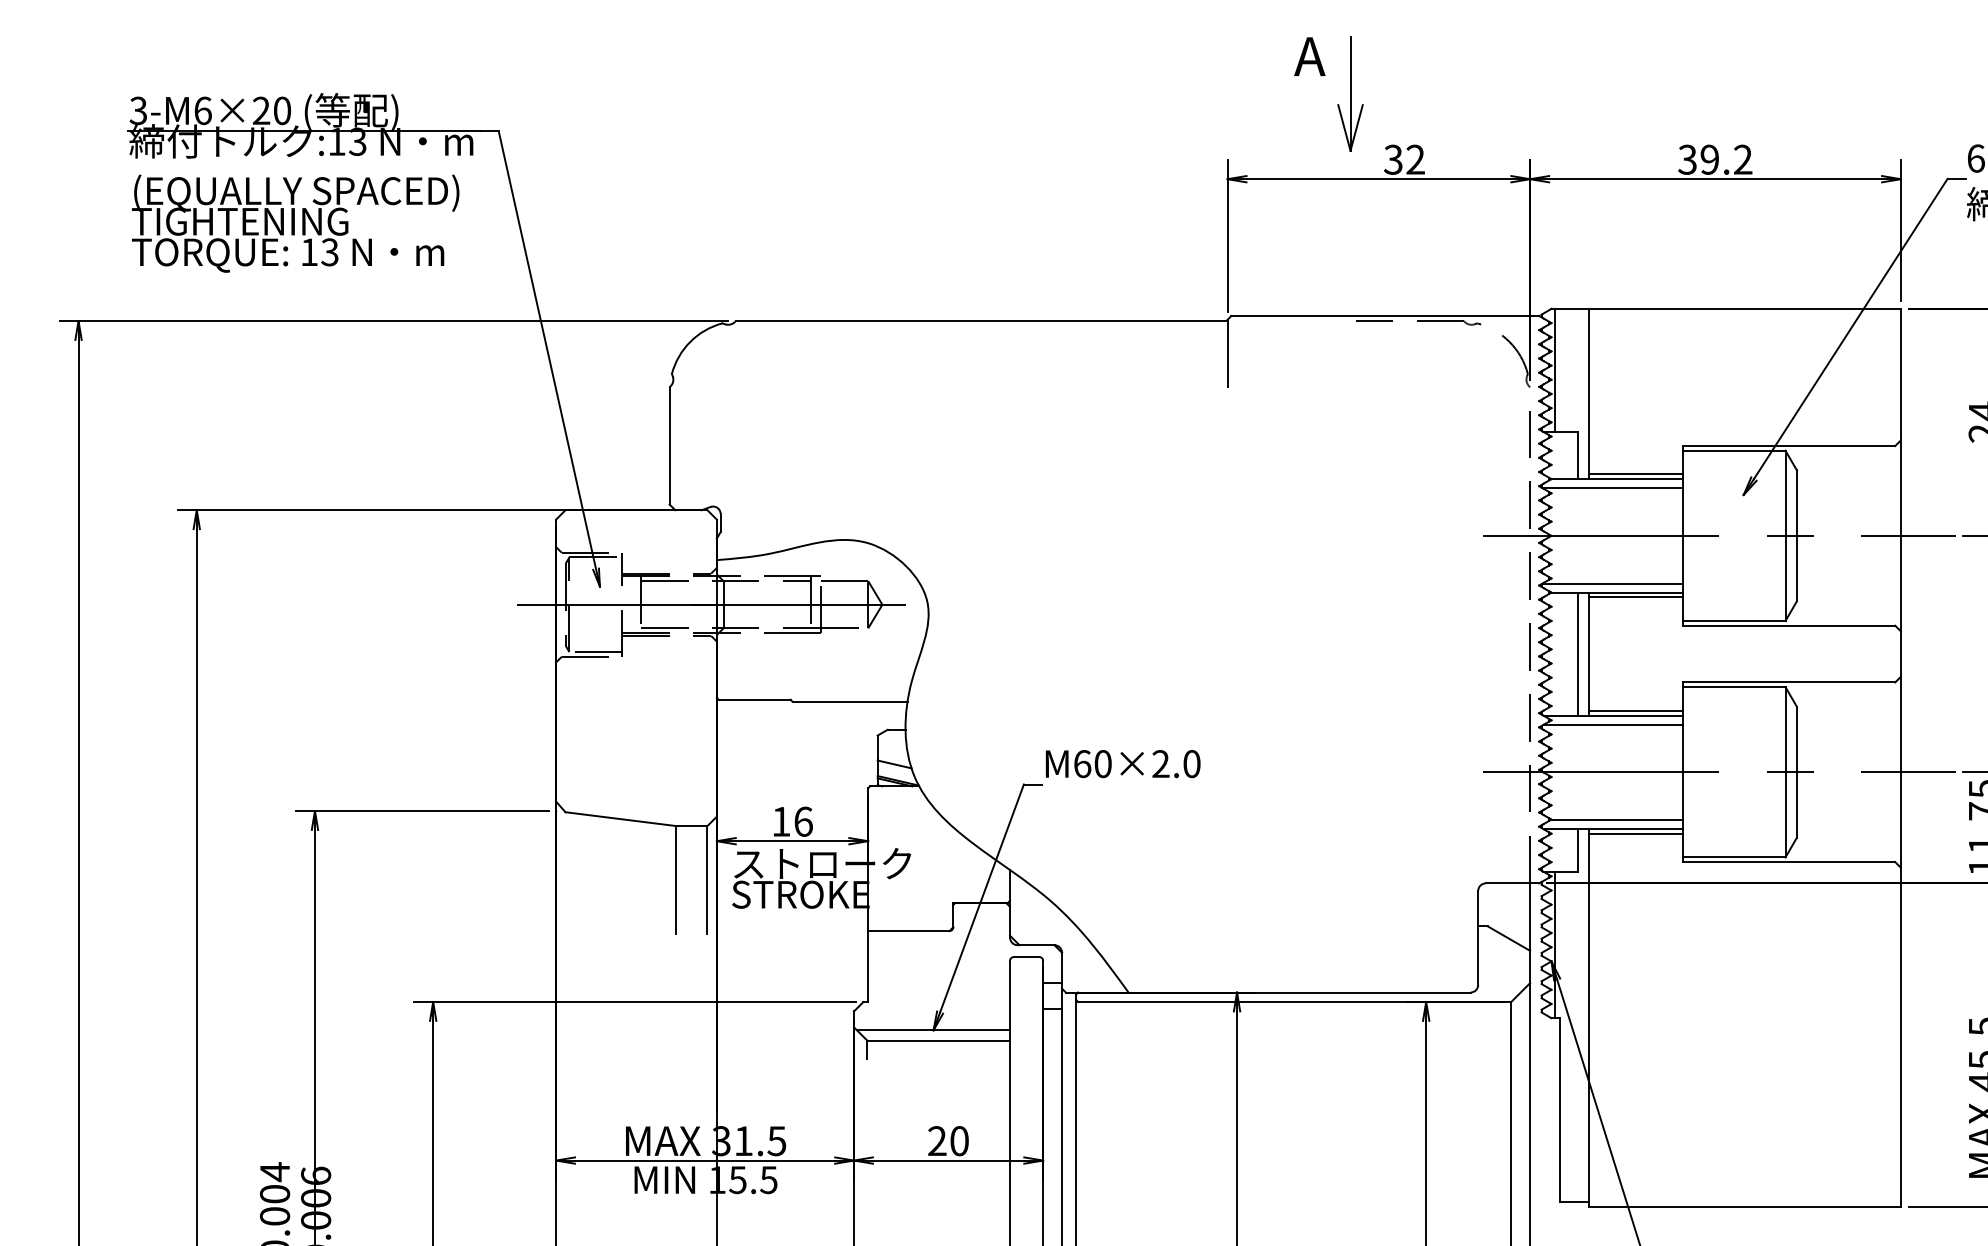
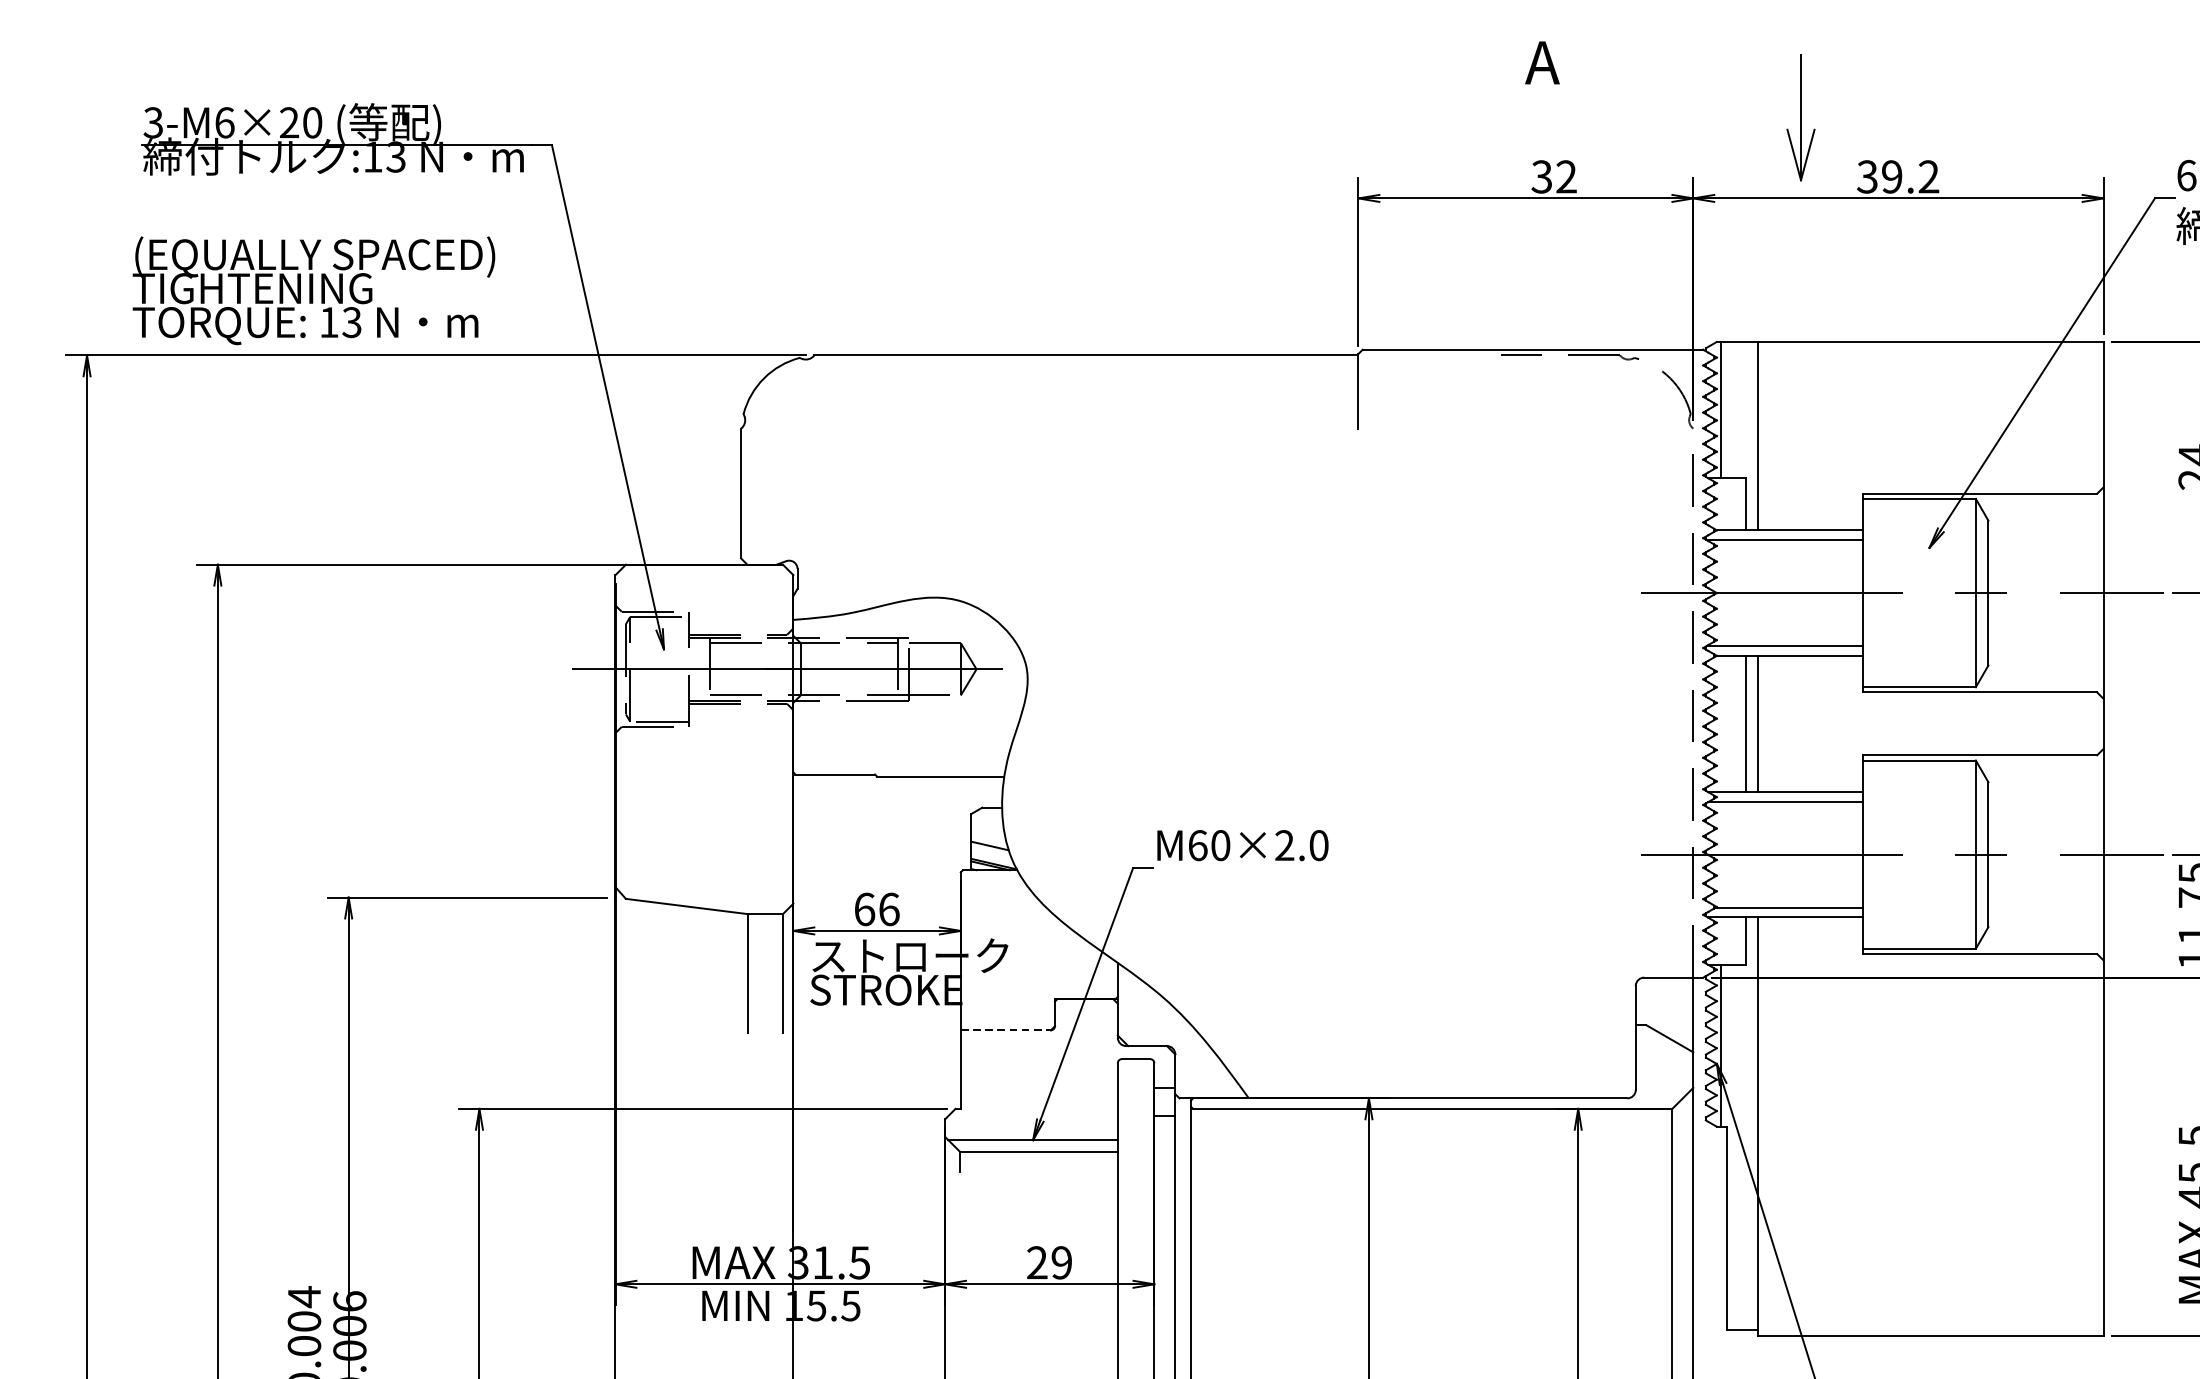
text: (1309, 56) -> (1542, 62), moved
part: (1350, 93) -> (1800, 116), moved
text: (295, 223) -> (313, 290), moved
line: (1635, 474) -> (1809, 525), removed
line: (1635, 597) -> (1809, 661), removed
line: (1635, 710) -> (1809, 786), removed
text: (781, 821) -> (864, 909), 16 -> 66
line: (1635, 833) -> (1809, 922), removed
line: (908, 931) -> (1005, 1030), solid -> dashed
text: (959, 1141) -> (1061, 1263), 20 -> 29

